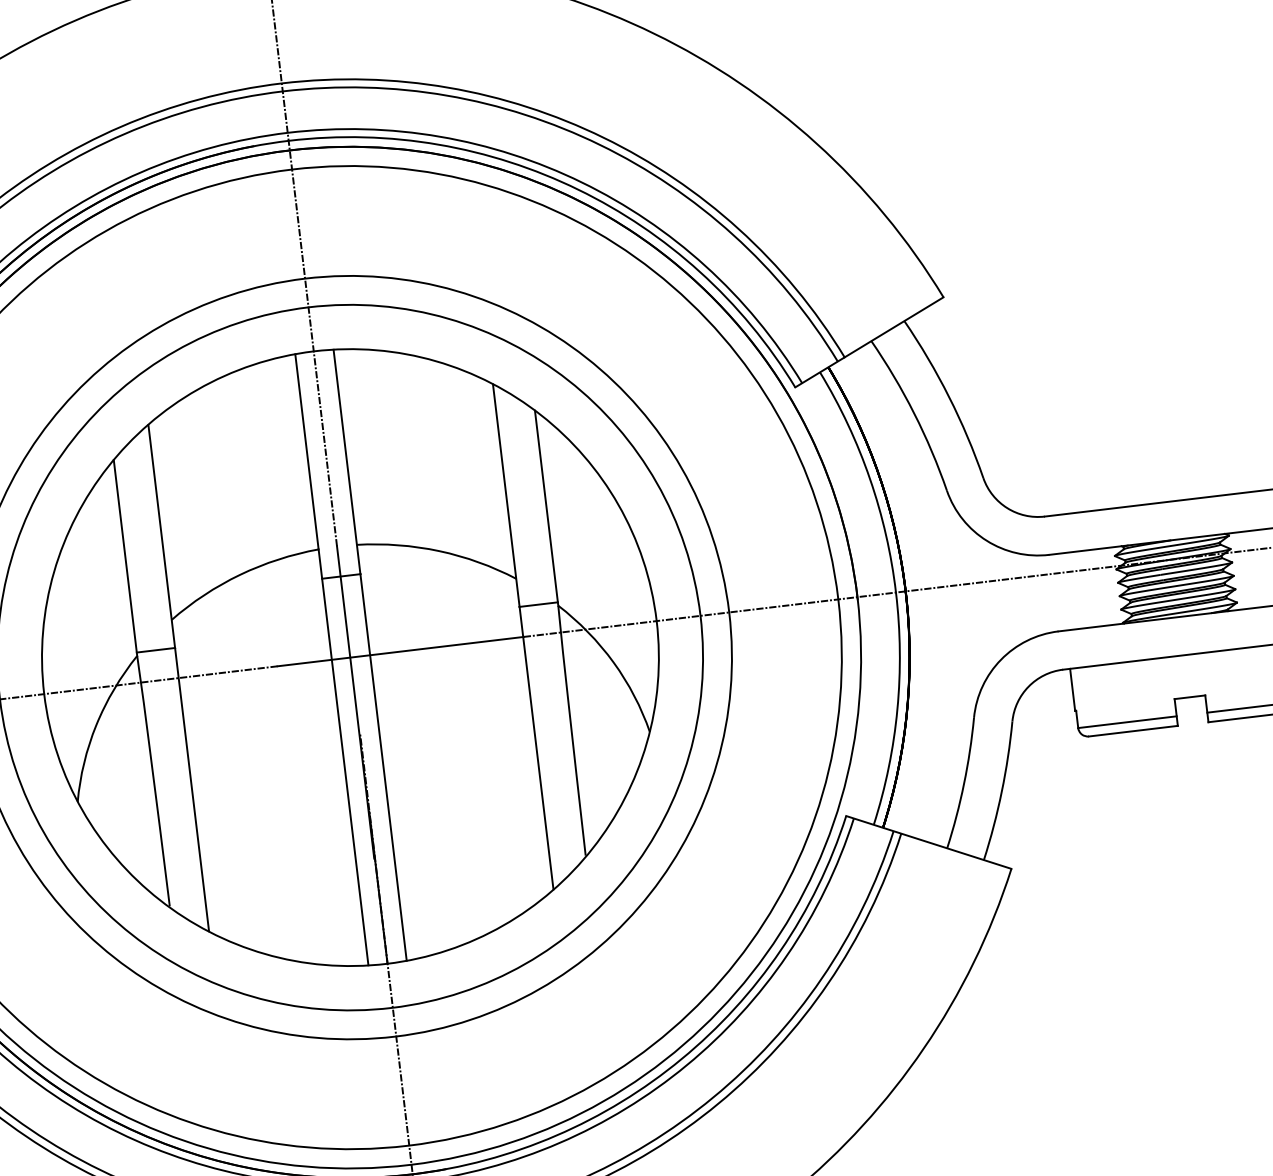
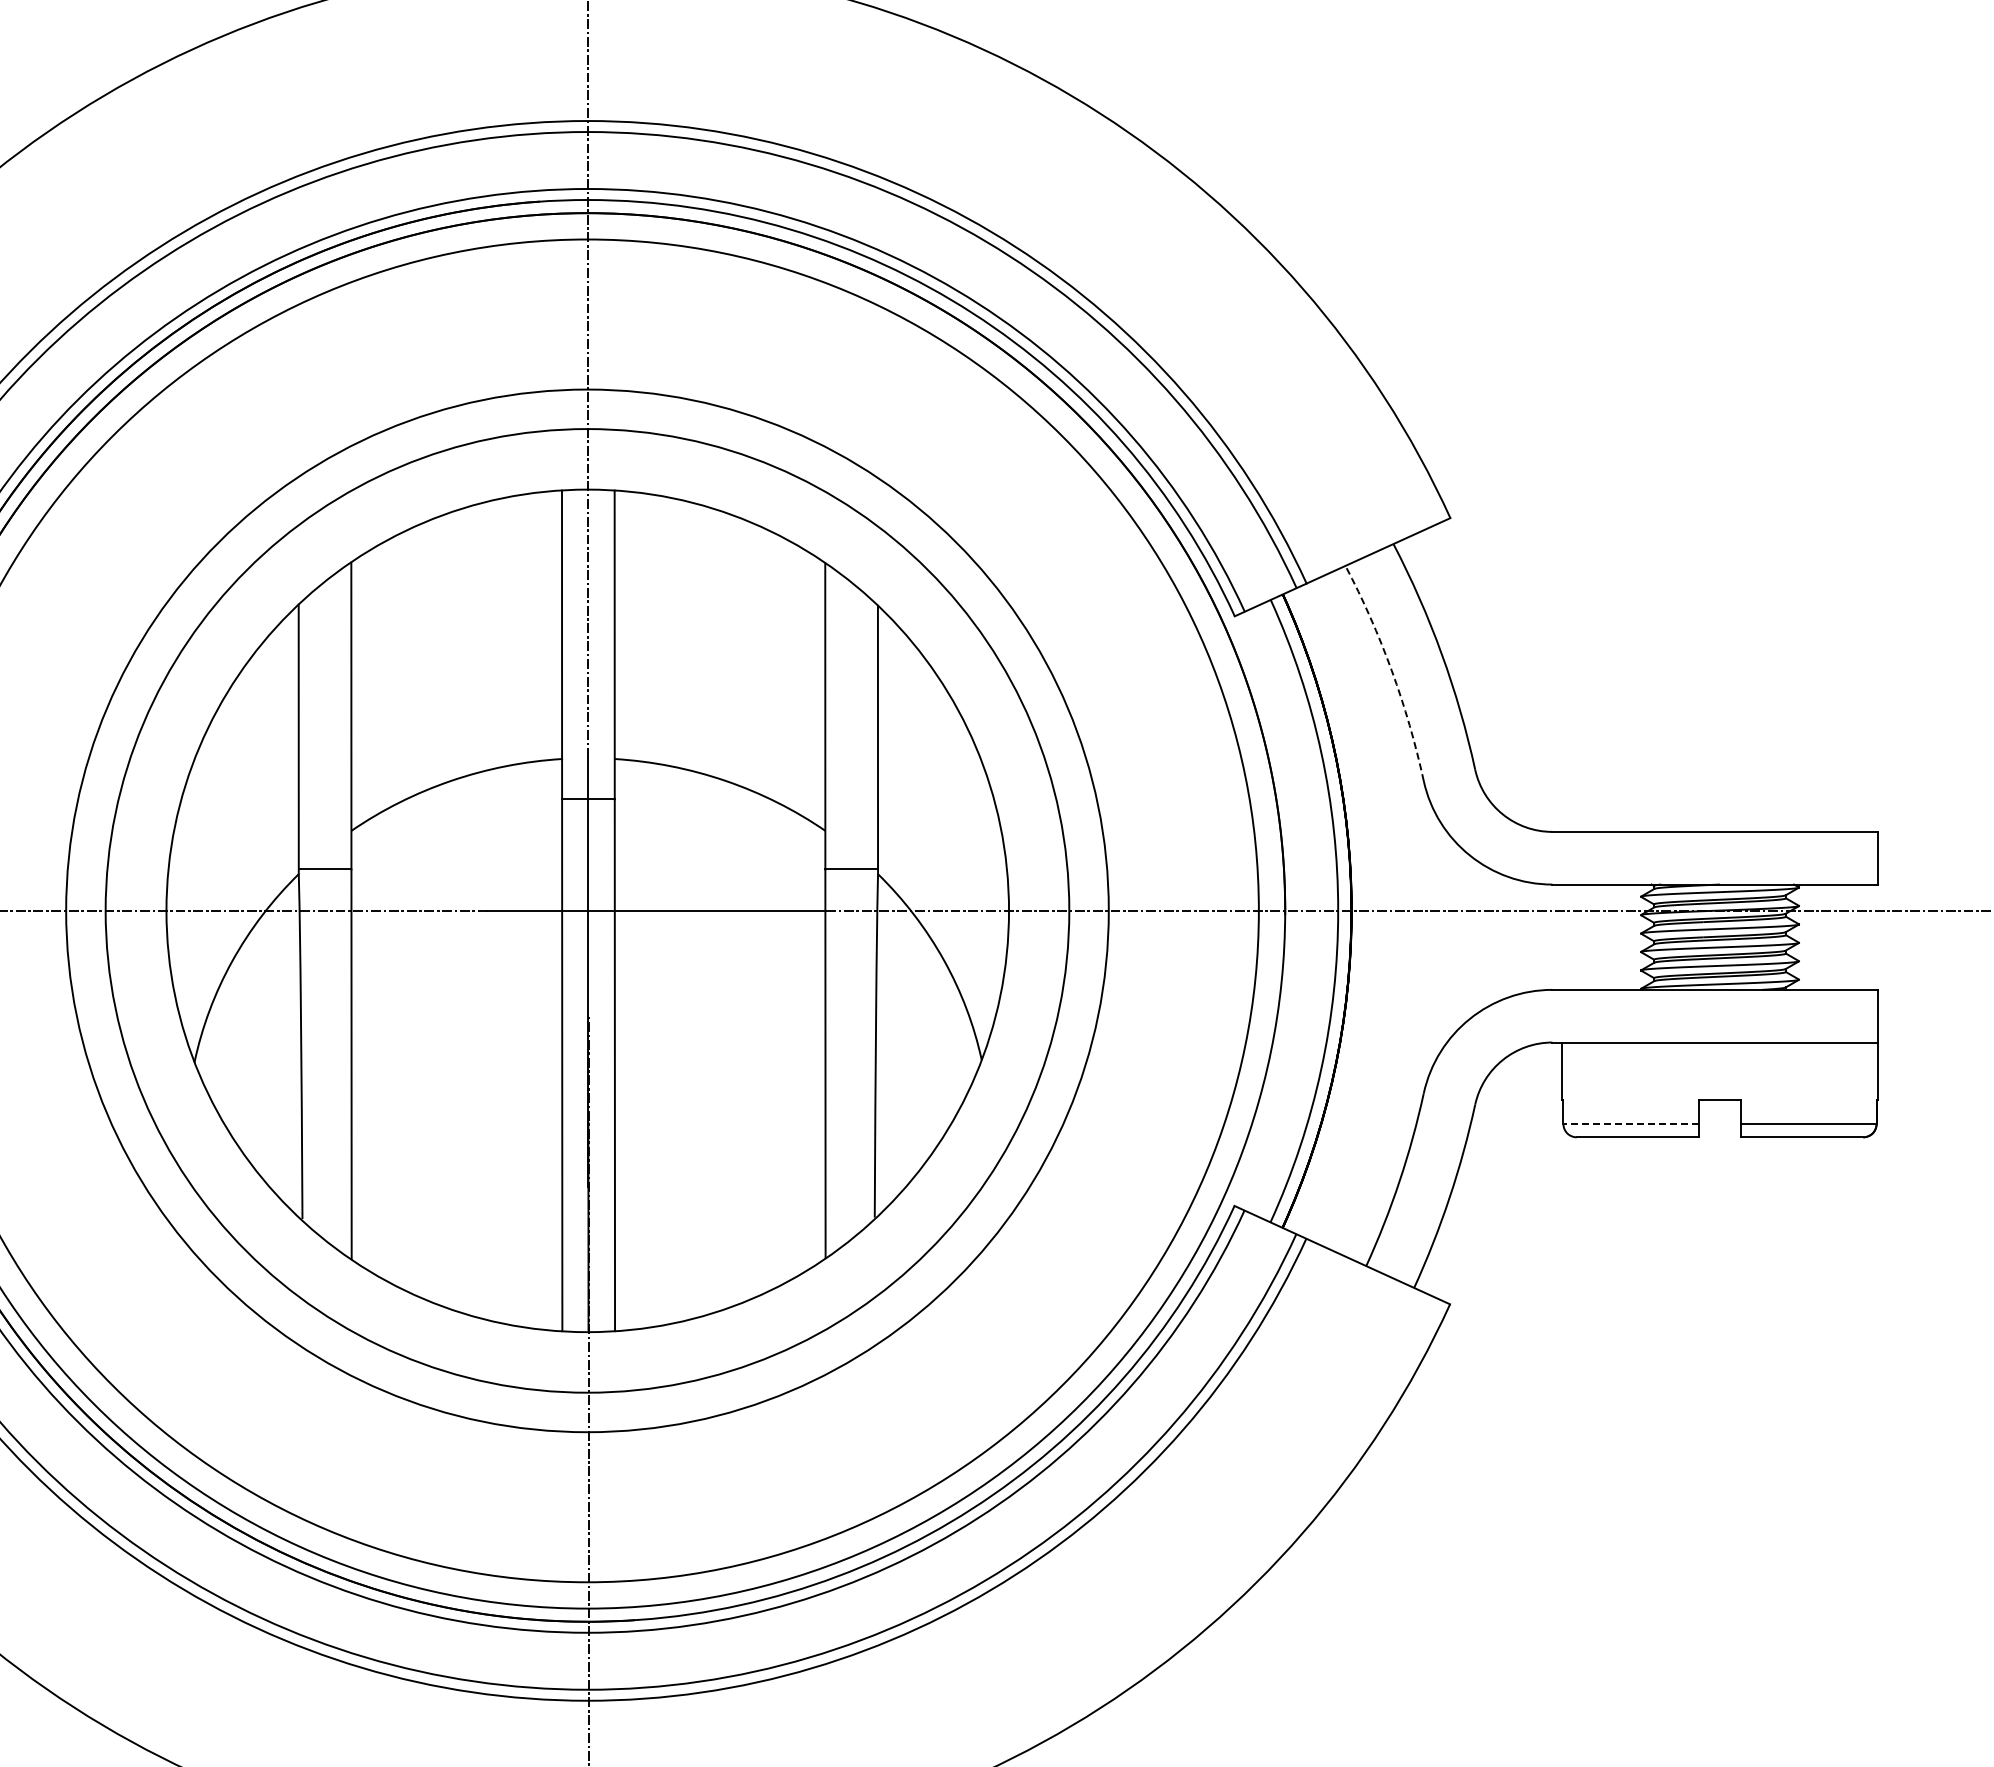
arc: (913, 413) -> (1391, 670), solid -> dashed
line: (1127, 722) -> (1631, 1124), solid -> dashed

